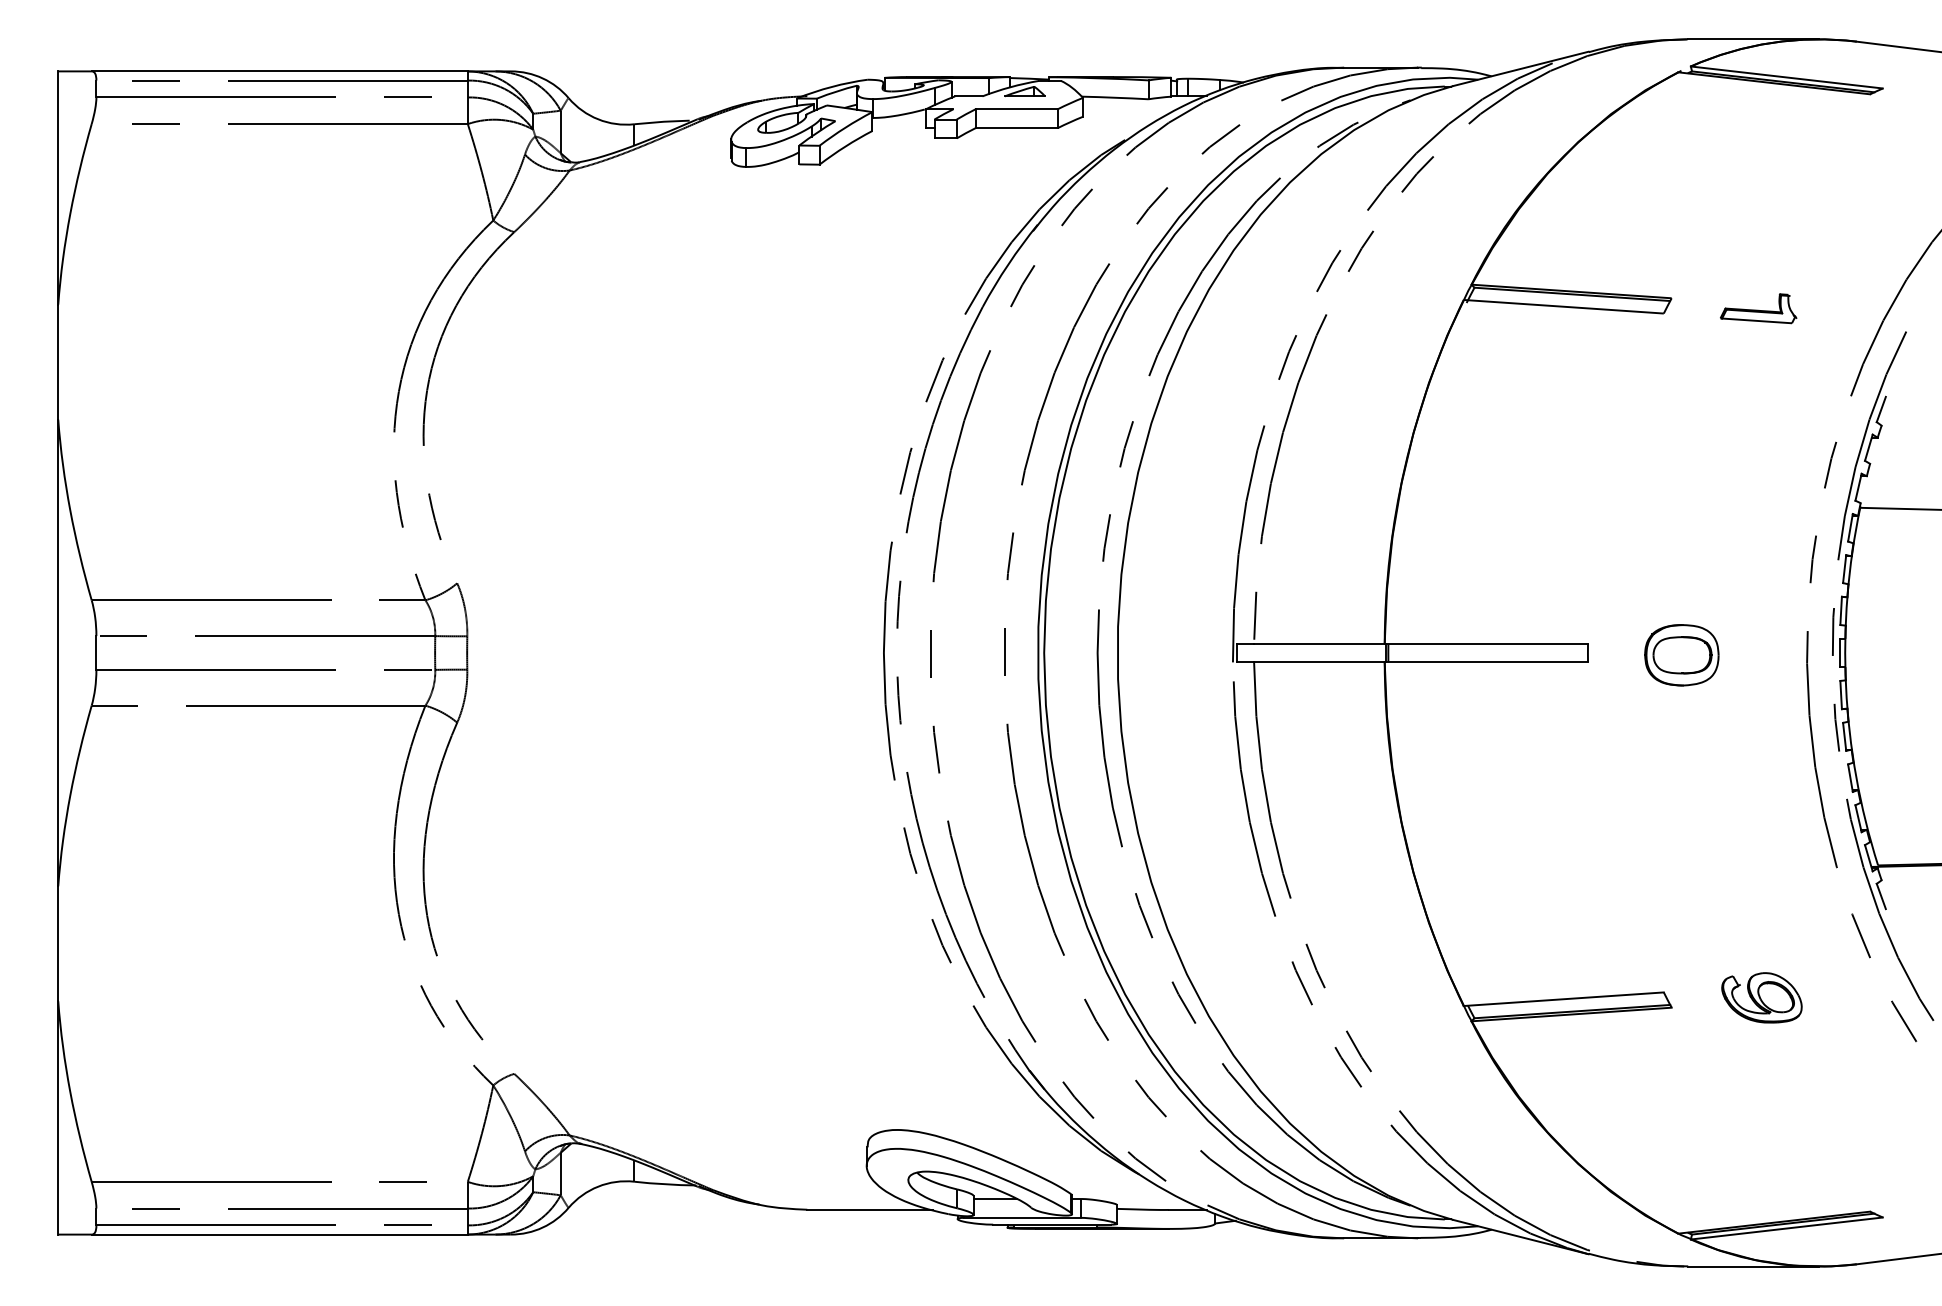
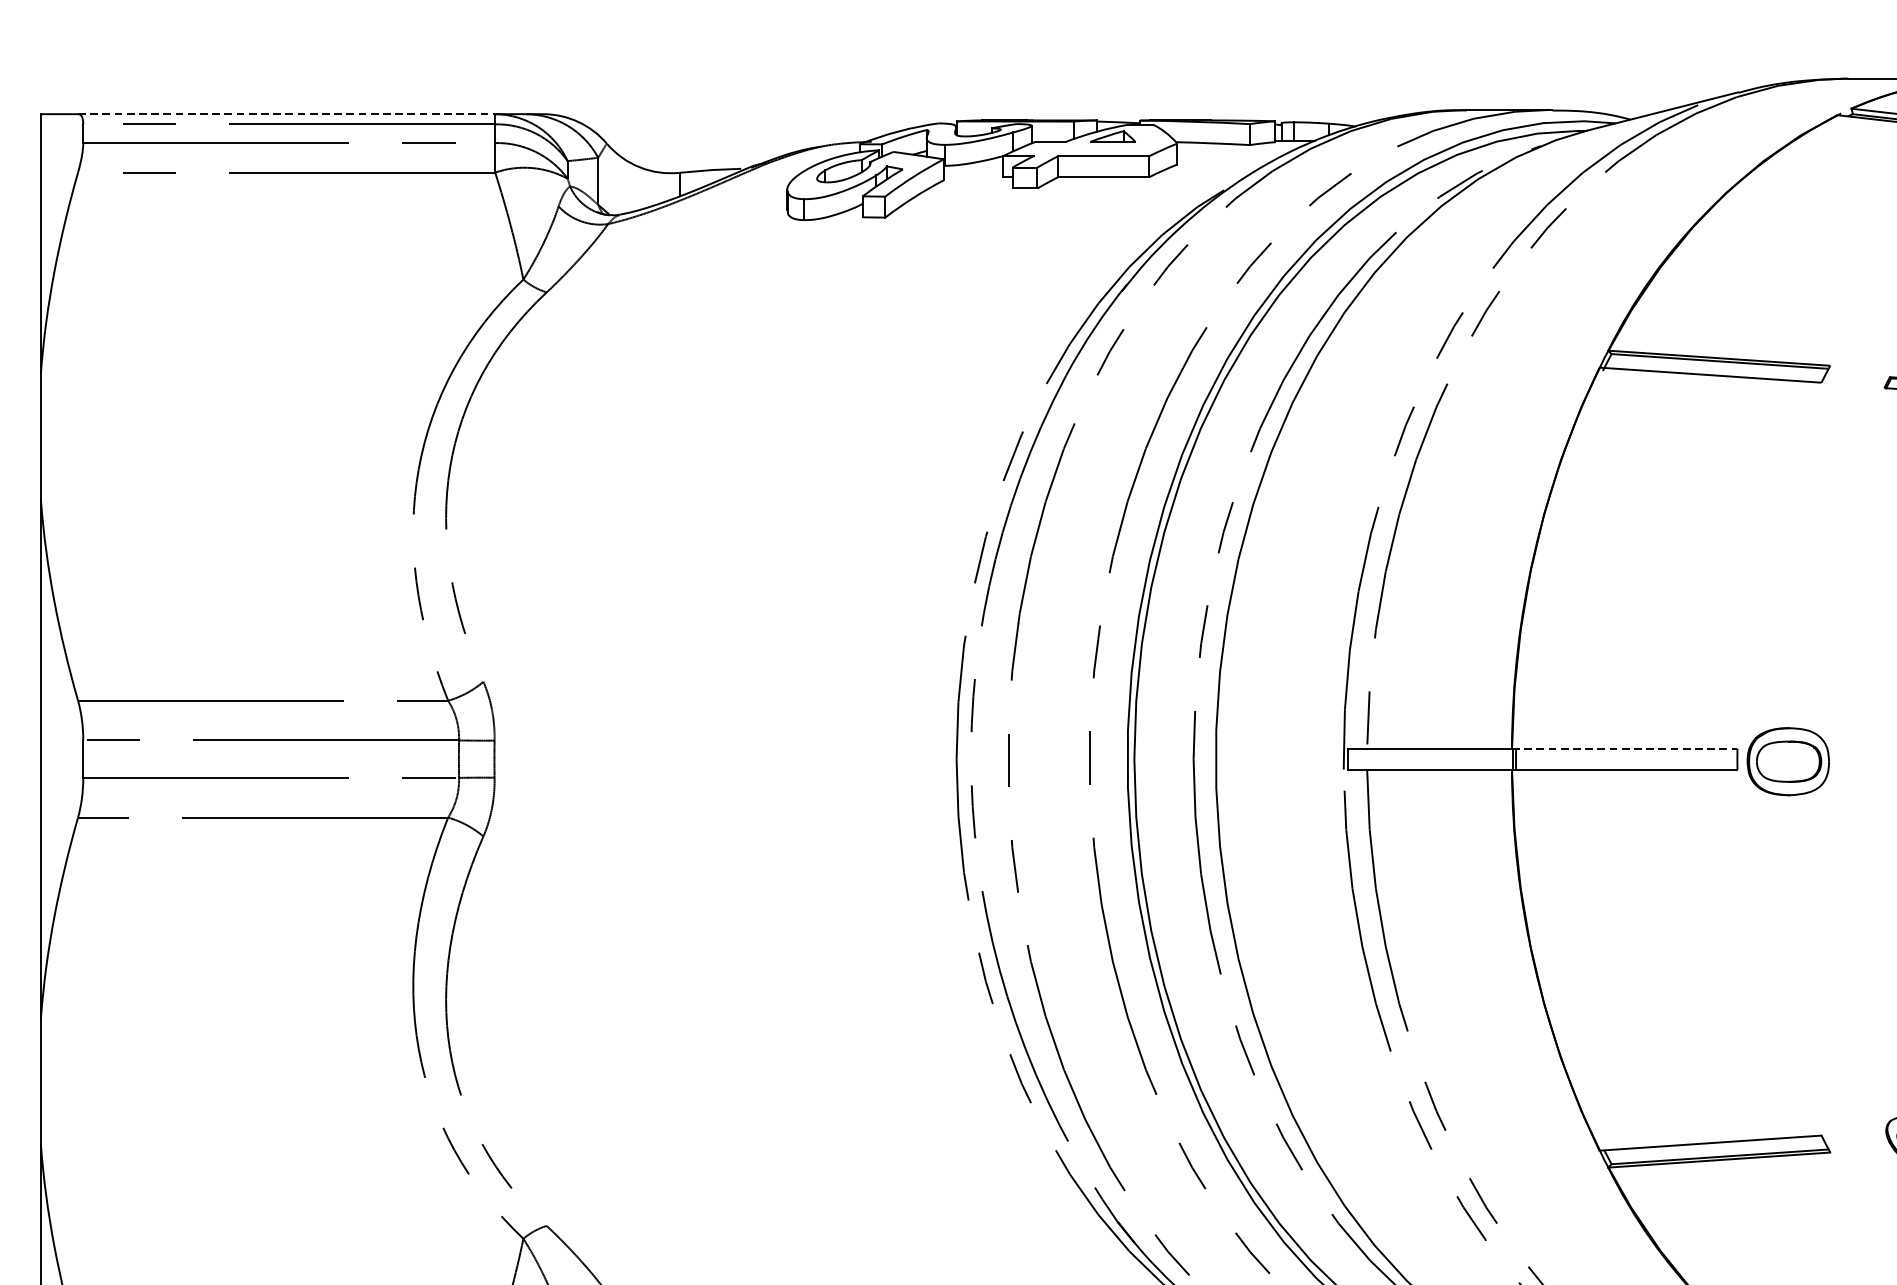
line: (280, 71) -> (287, 114), solid -> dashed
line: (1486, 643) -> (1624, 748), solid -> dashed
part: (1681, 655) -> (1787, 761), moved

